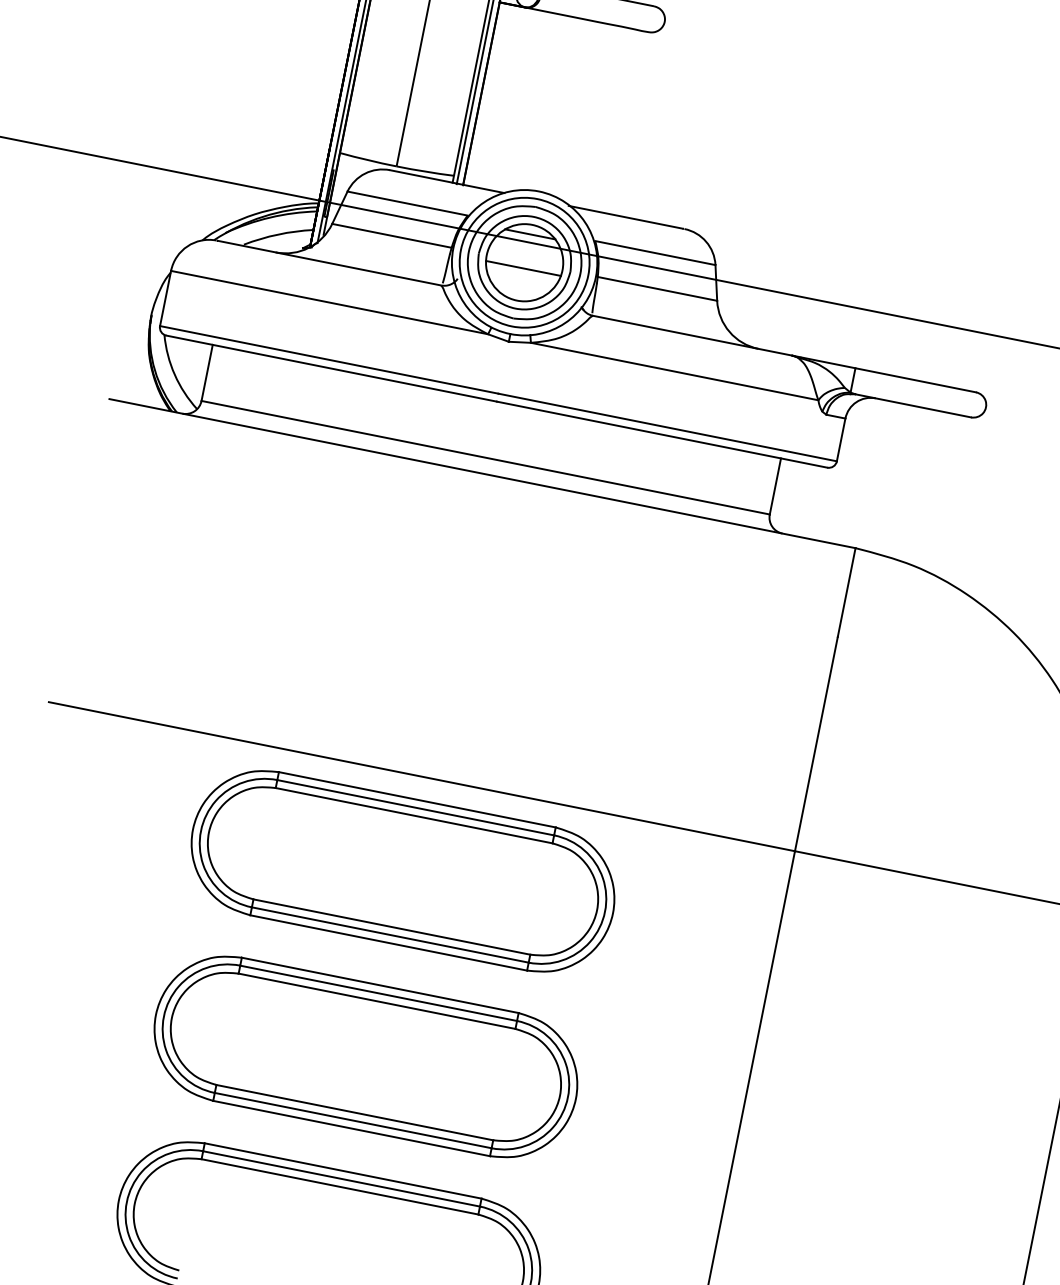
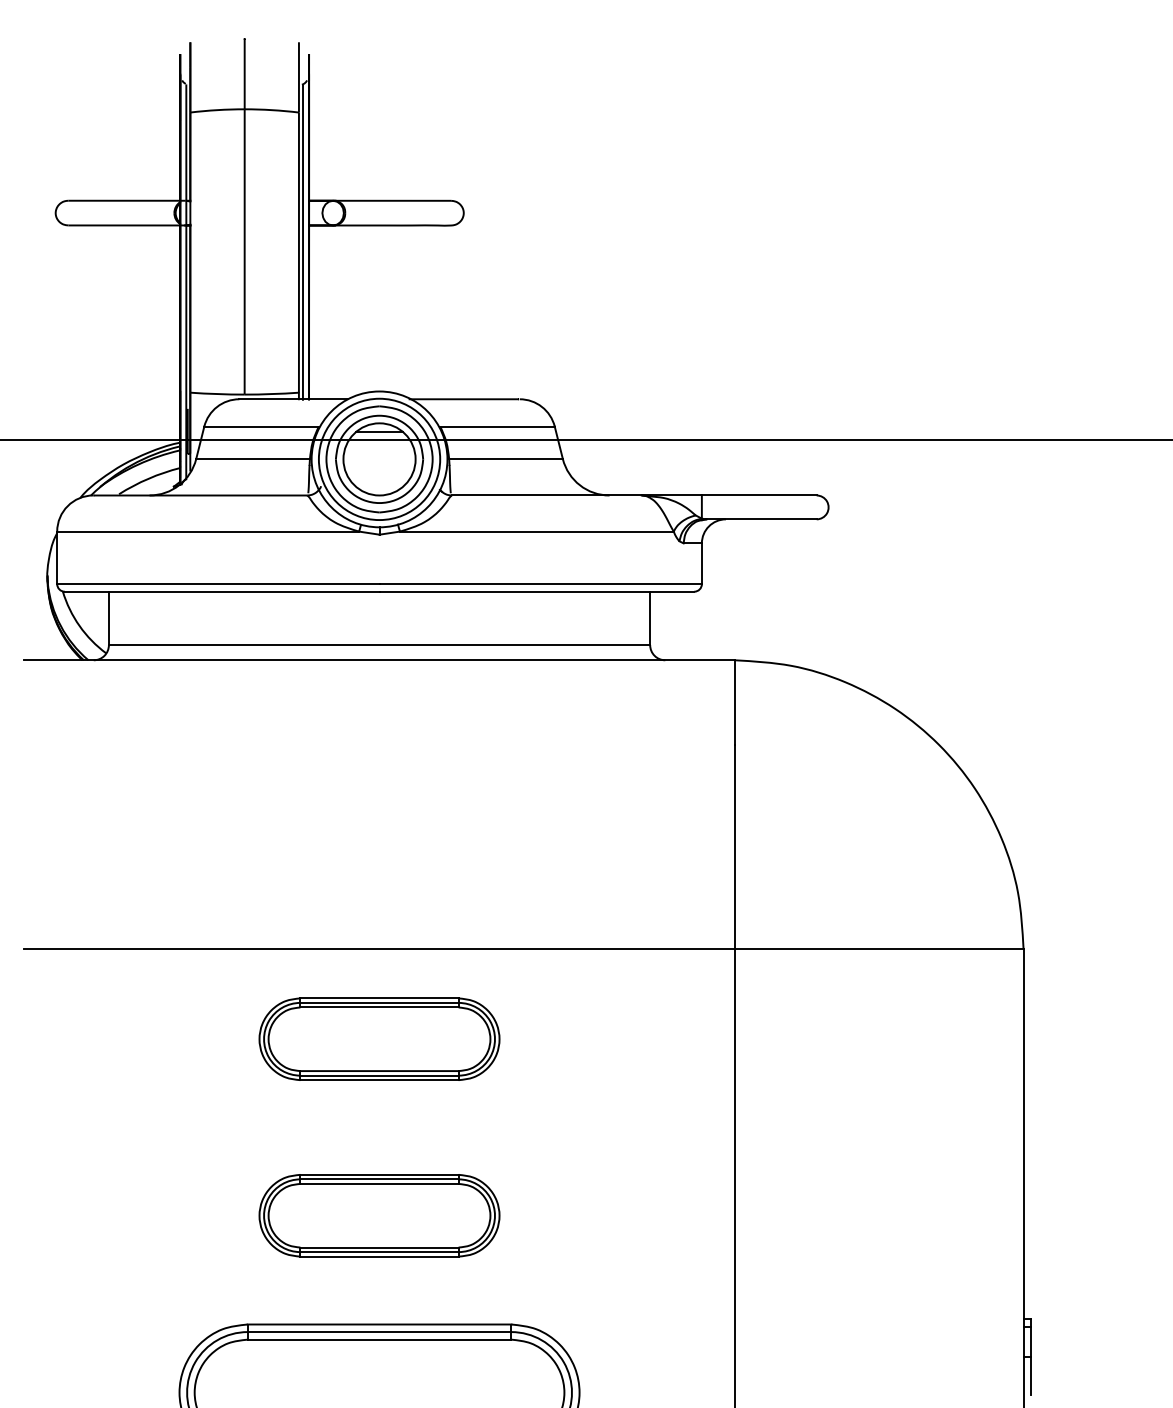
line: (523, 268) -> (379, 464), removed
part: (402, 871) -> (379, 1039), size x0.6
part: (365, 1056) -> (379, 1215), size x0.6

